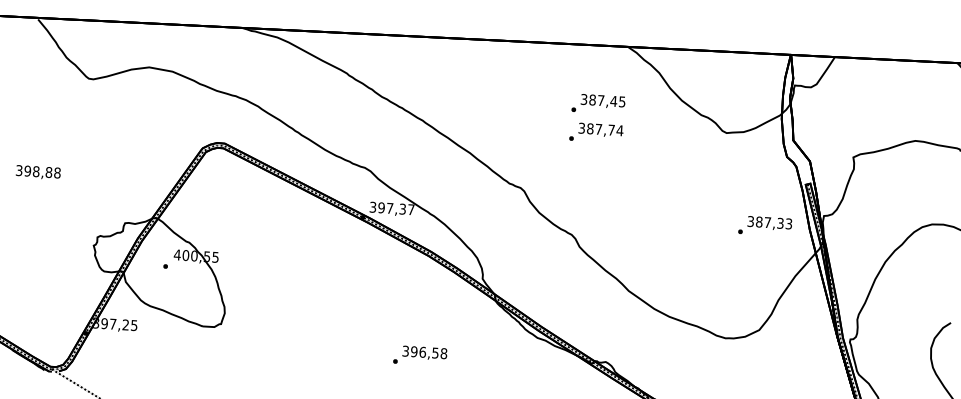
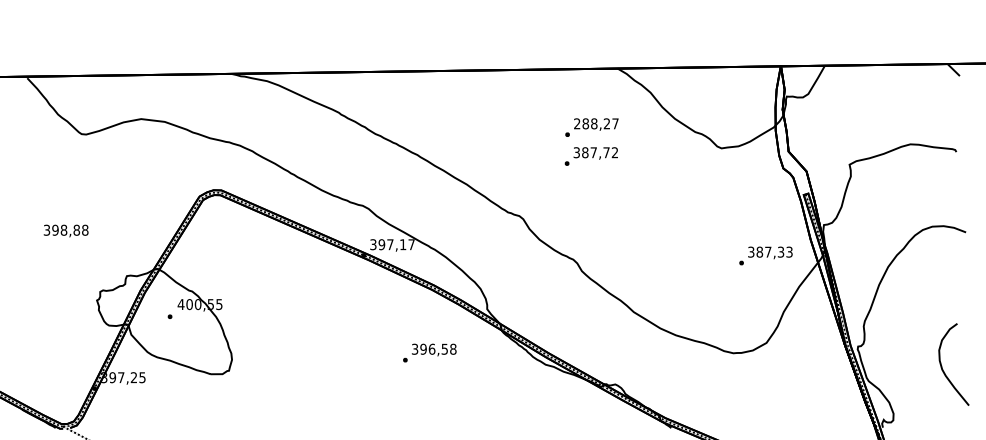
text: (603, 100) -> (596, 123), 387,45 -> 288,27
text: (619, 130) -> (614, 152), 387,74 -> 387,72
text: (37, 172) -> (65, 230), moved
text: (403, 209) -> (403, 244), 397,37 -> 397,17
text: (764, 225) -> (765, 255), moved
text: (419, 355) -> (429, 352), moved

